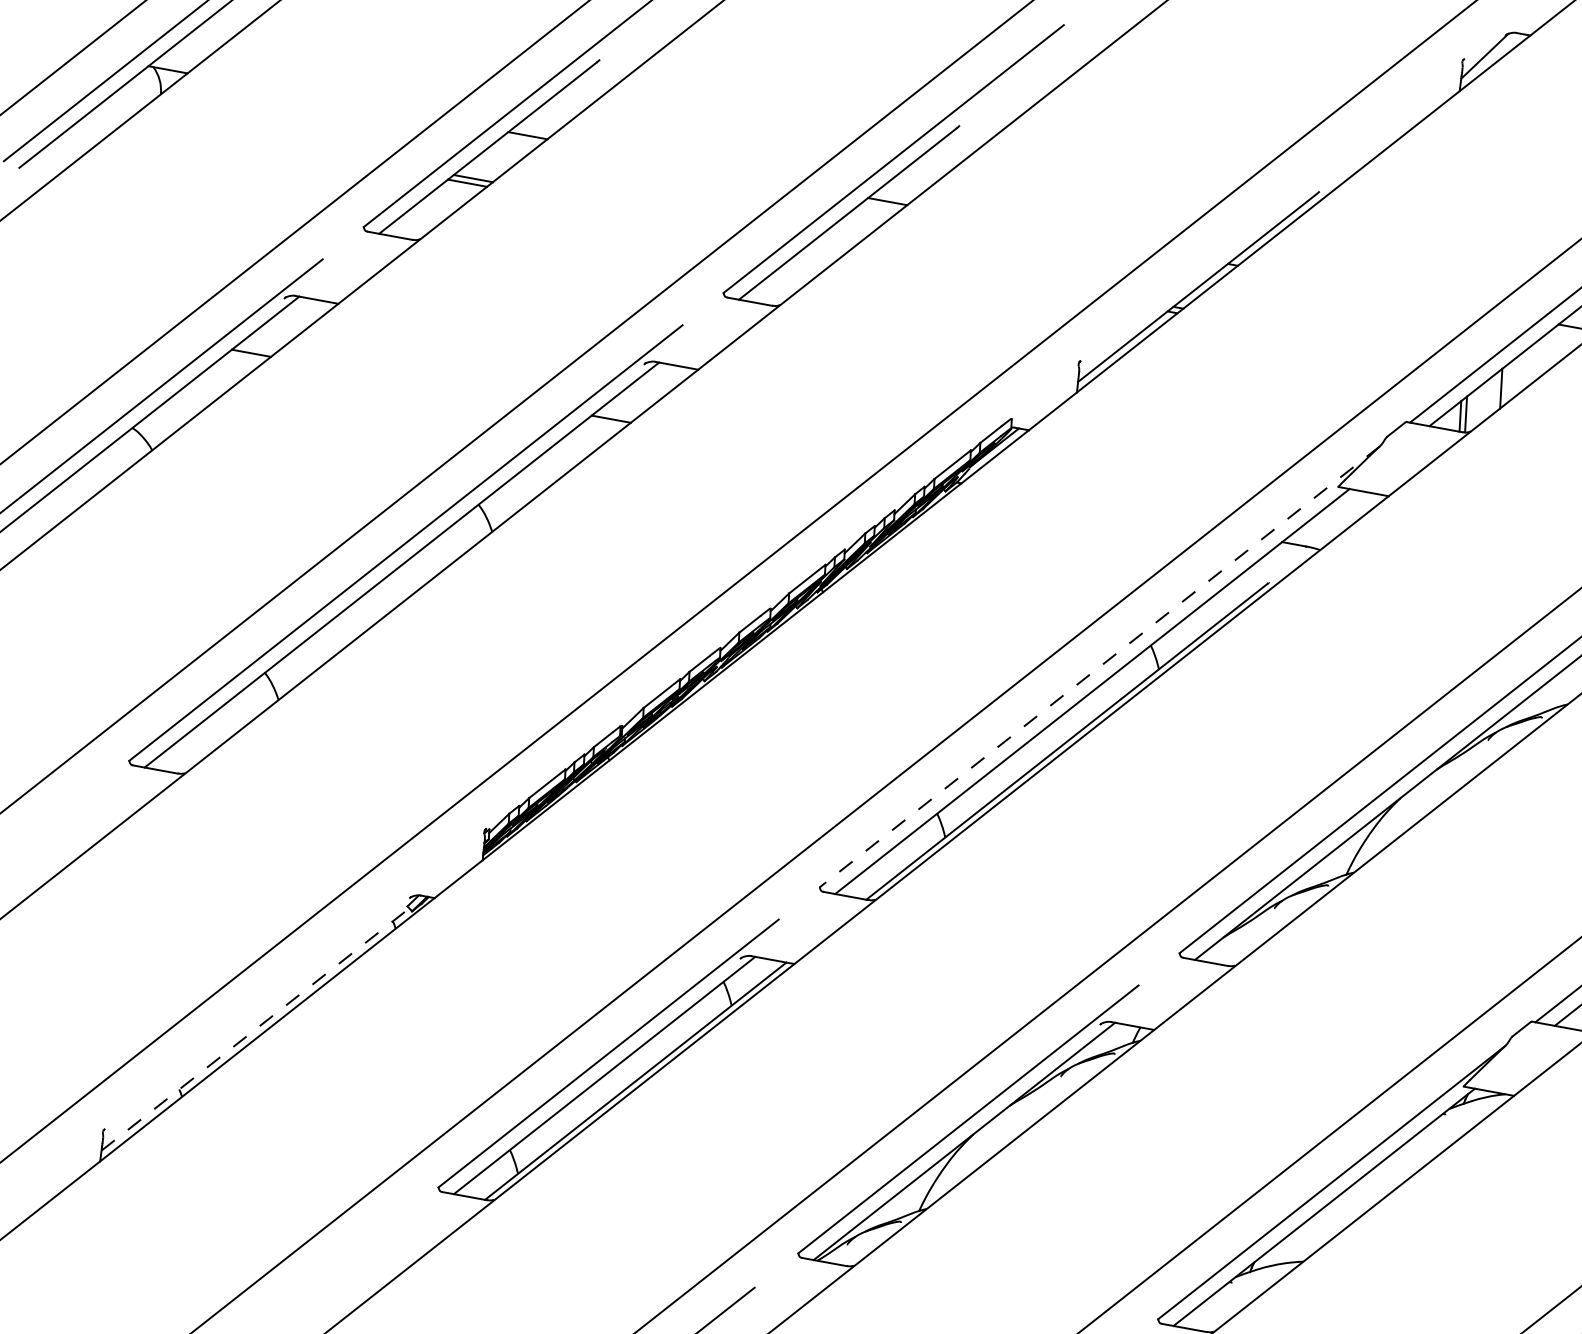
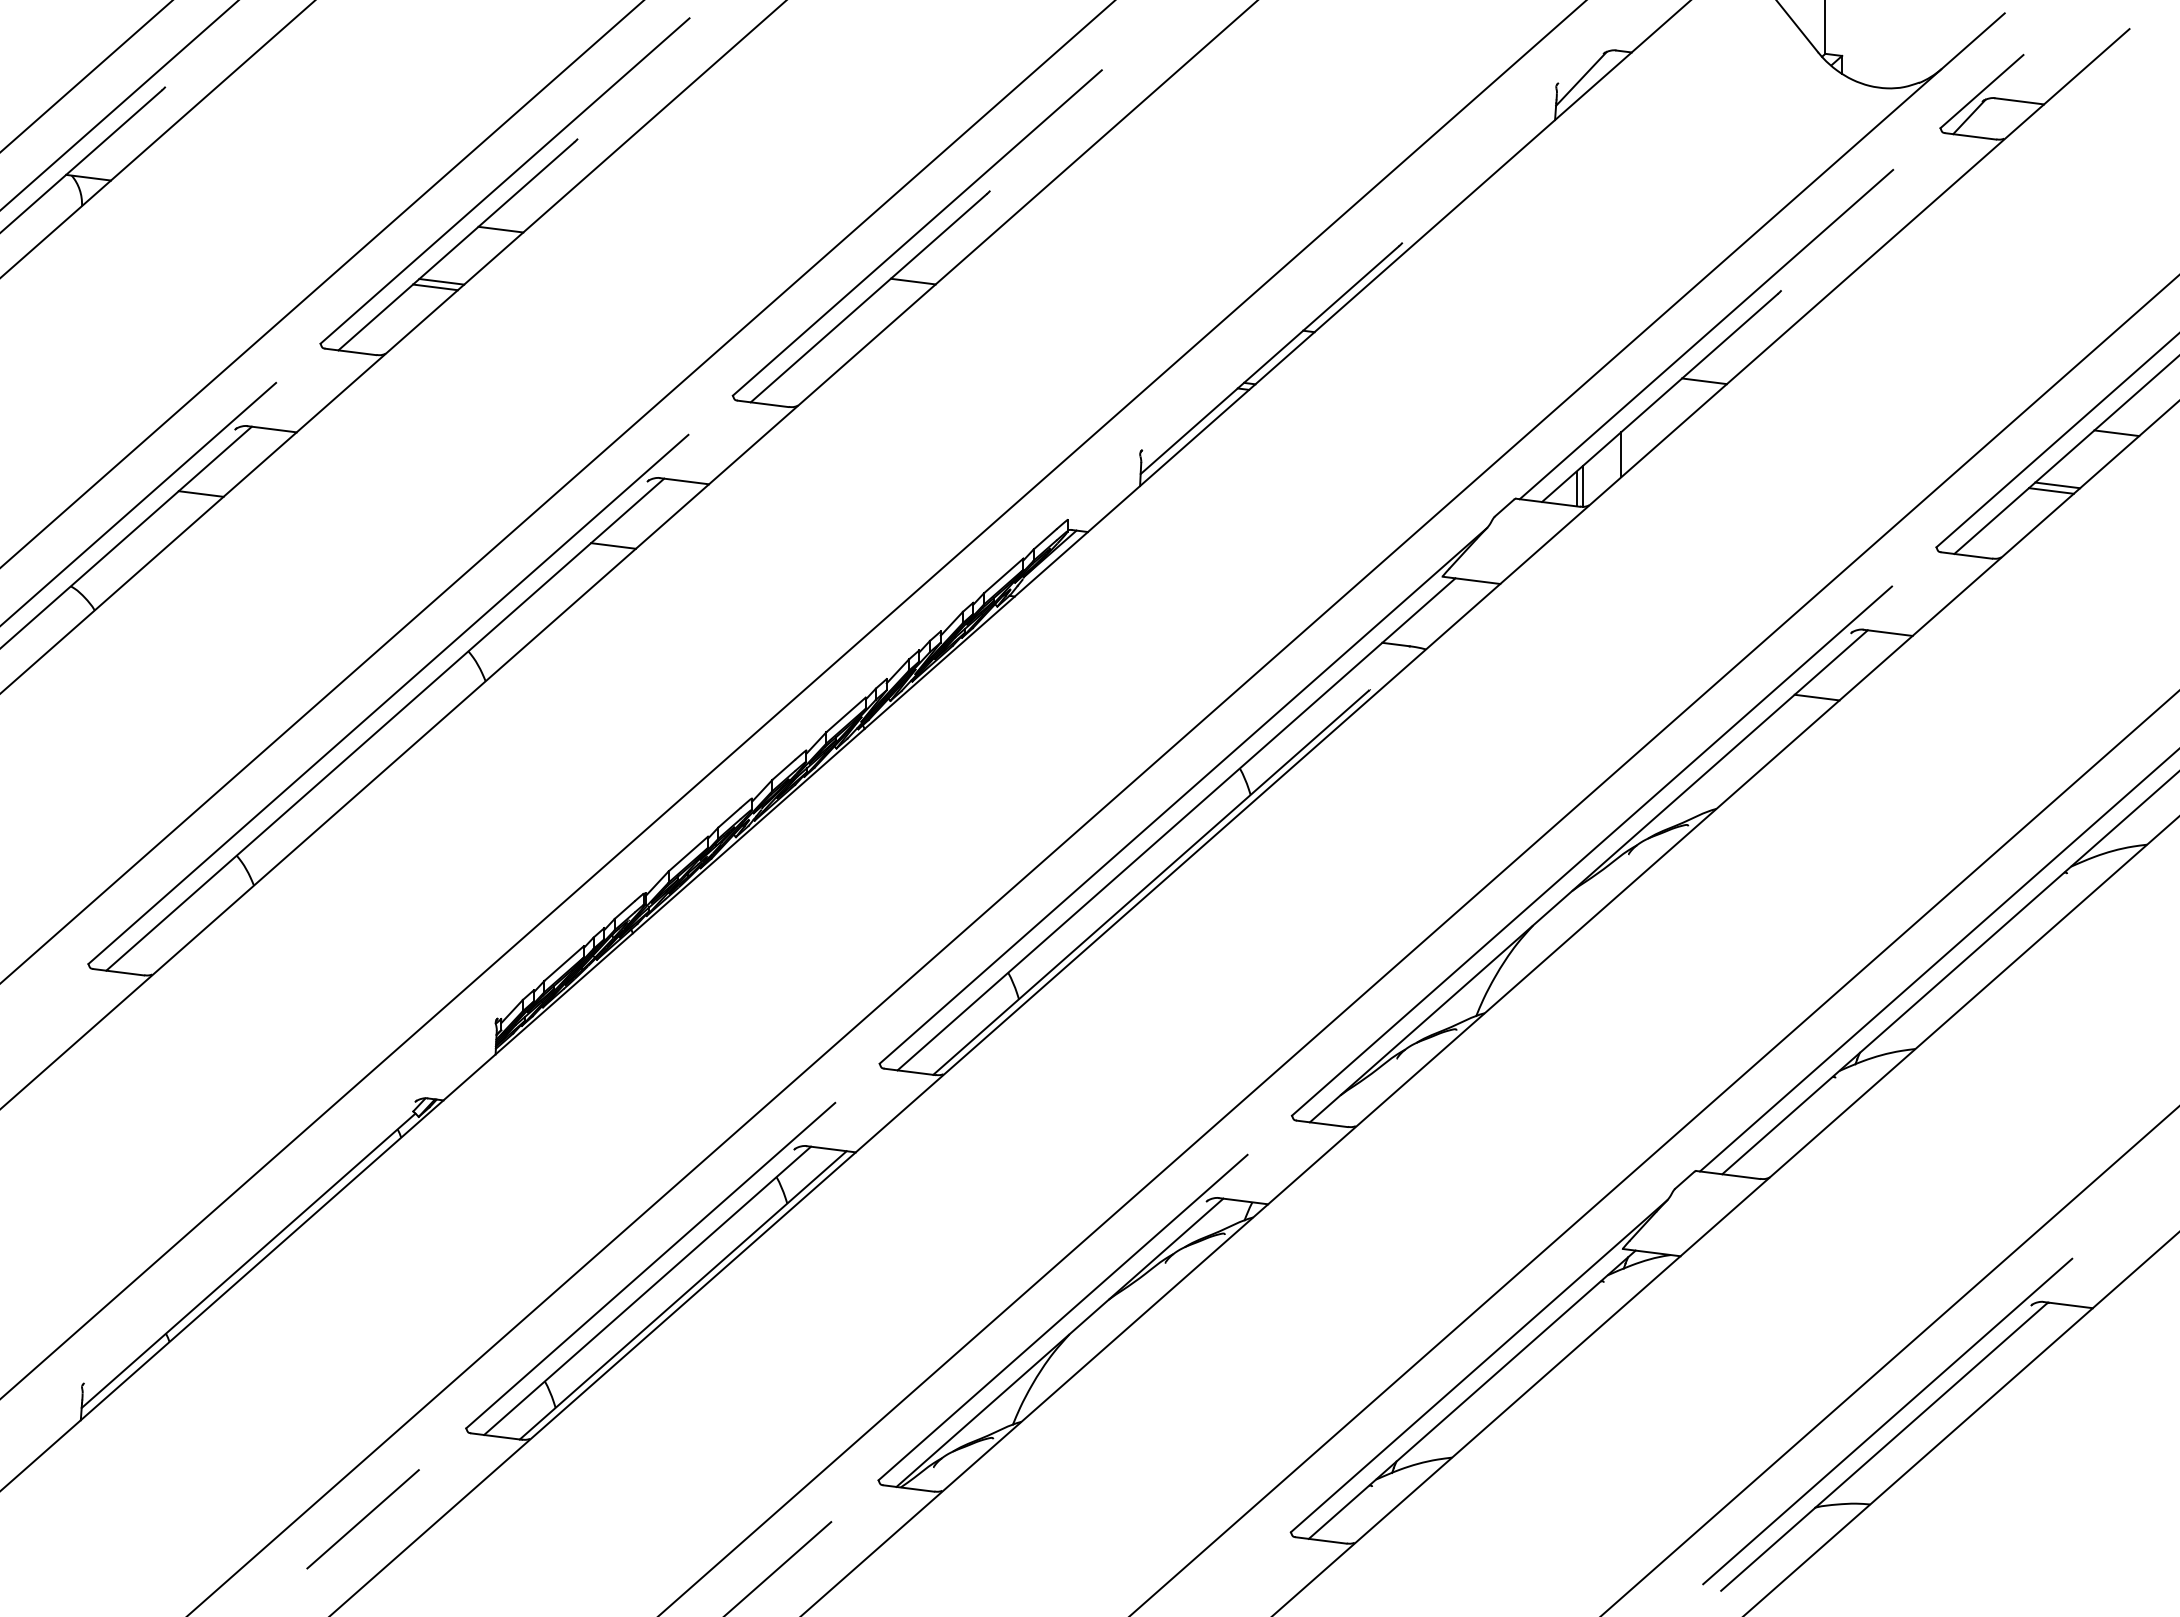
line: (1099, 666) -> (1183, 795), dashed -> solid
line: (255, 1029) -> (248, 1260), dashed -> solid
line: (342, 1262) -> (362, 1519), added

